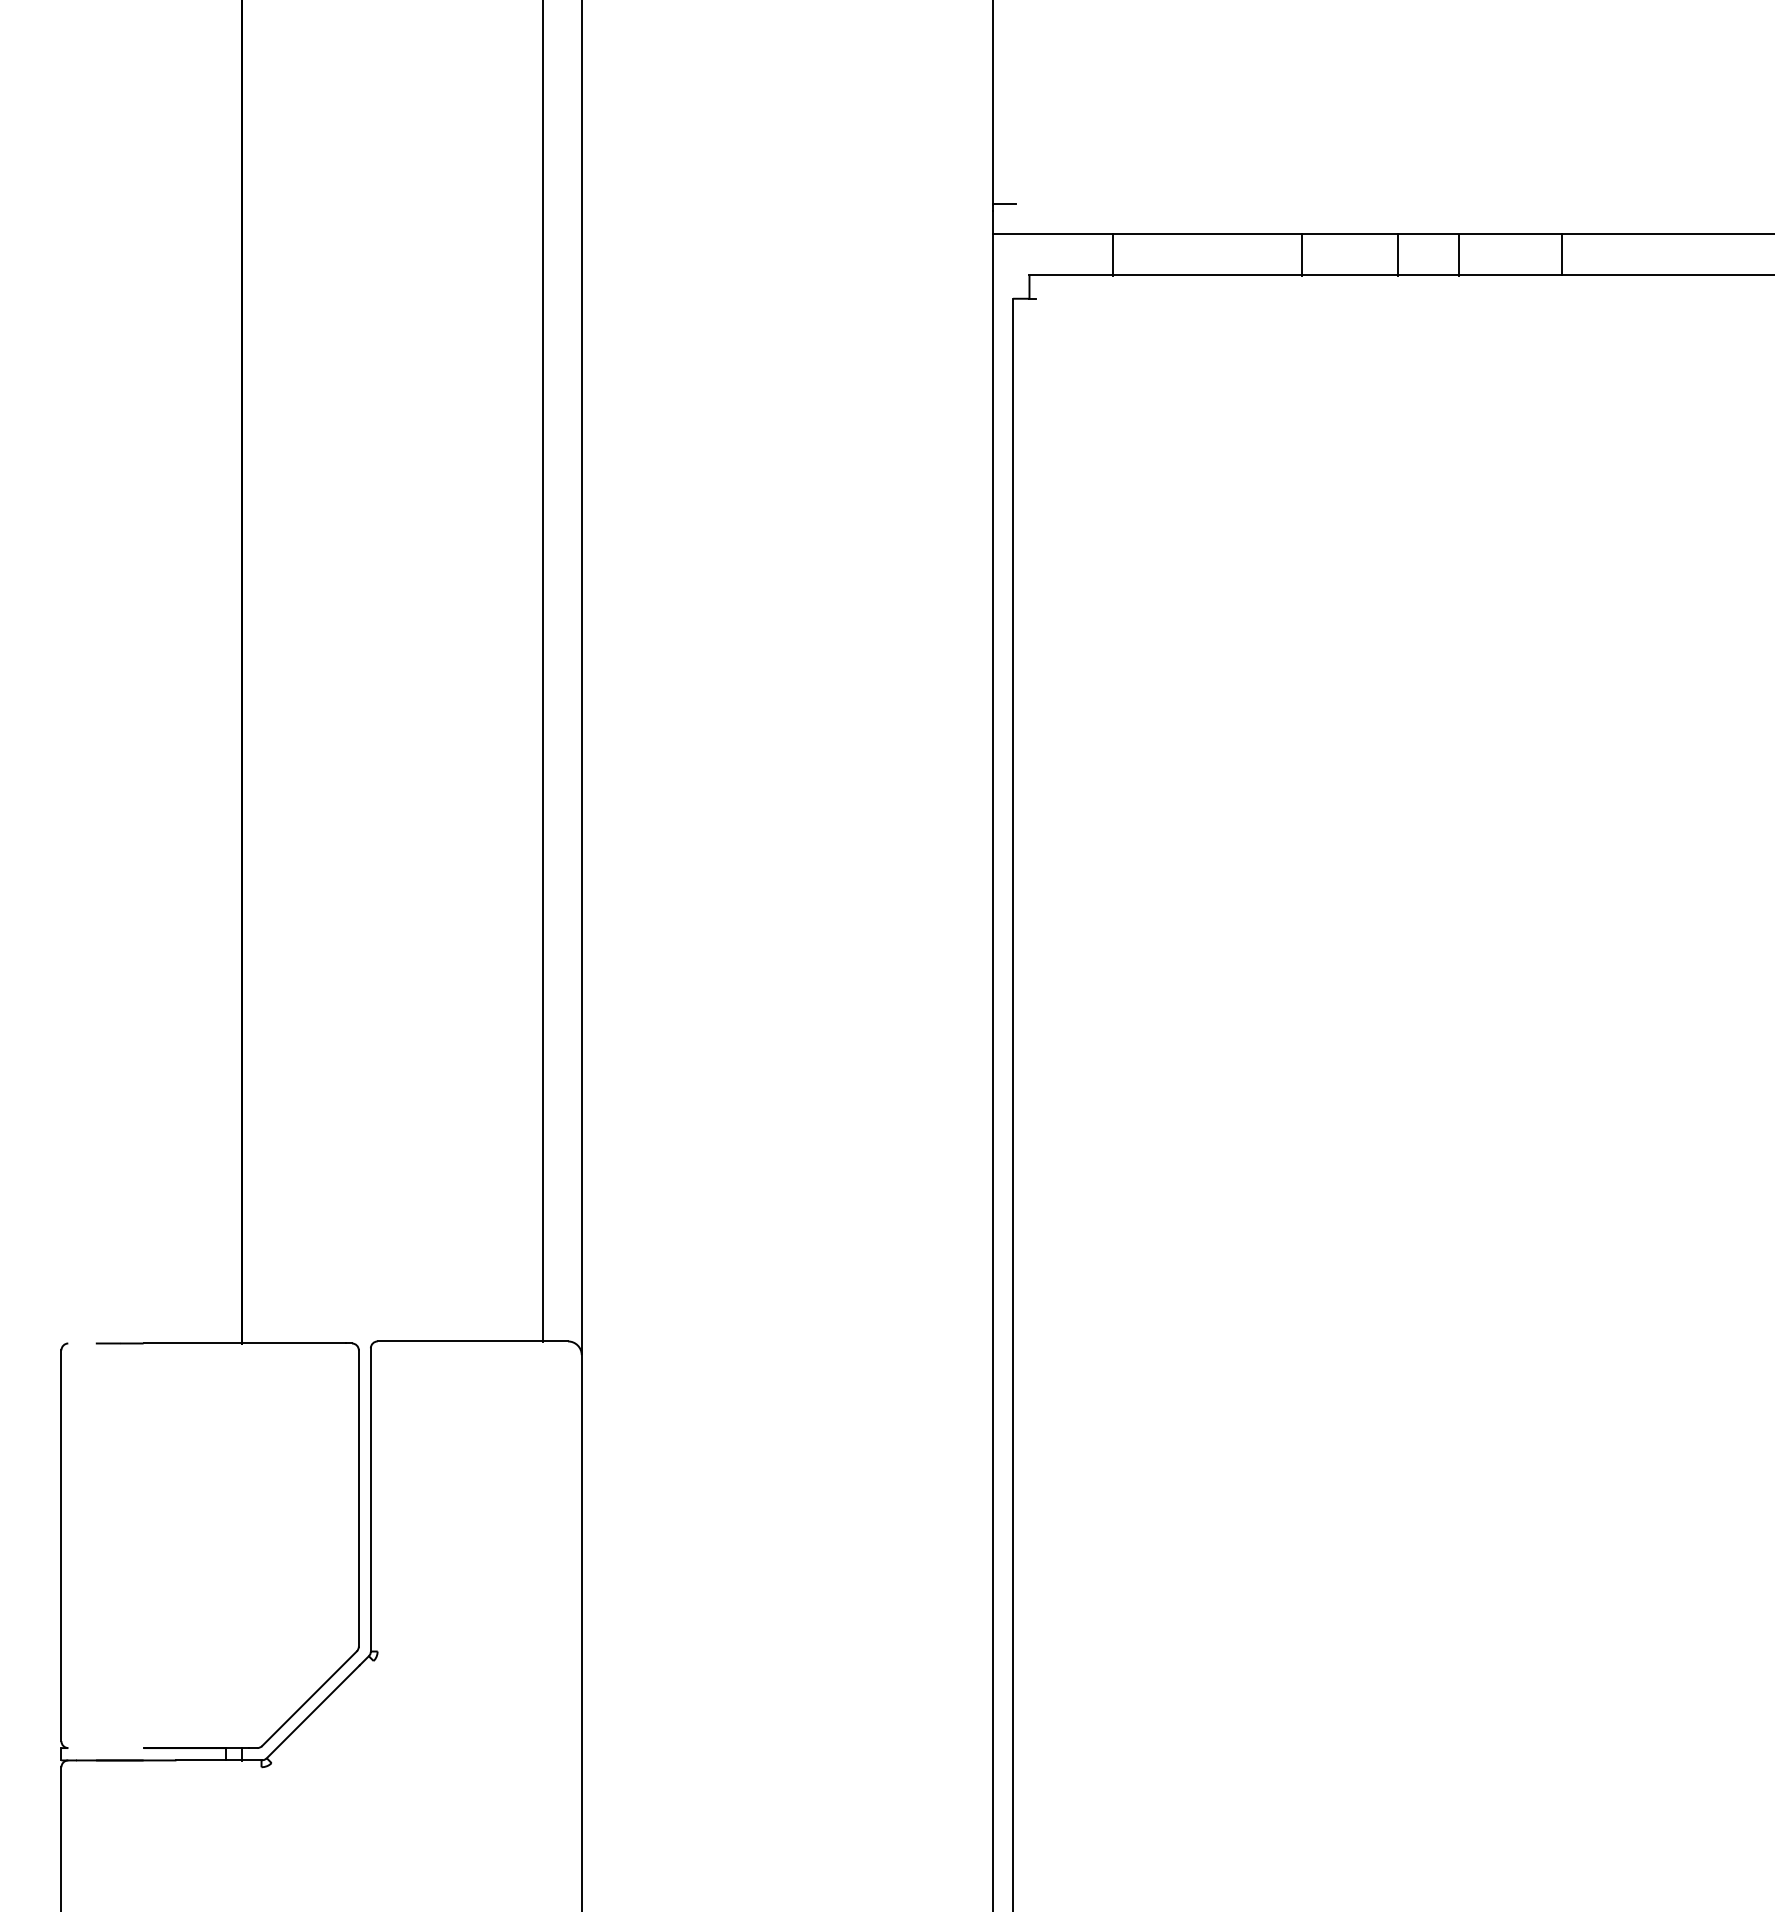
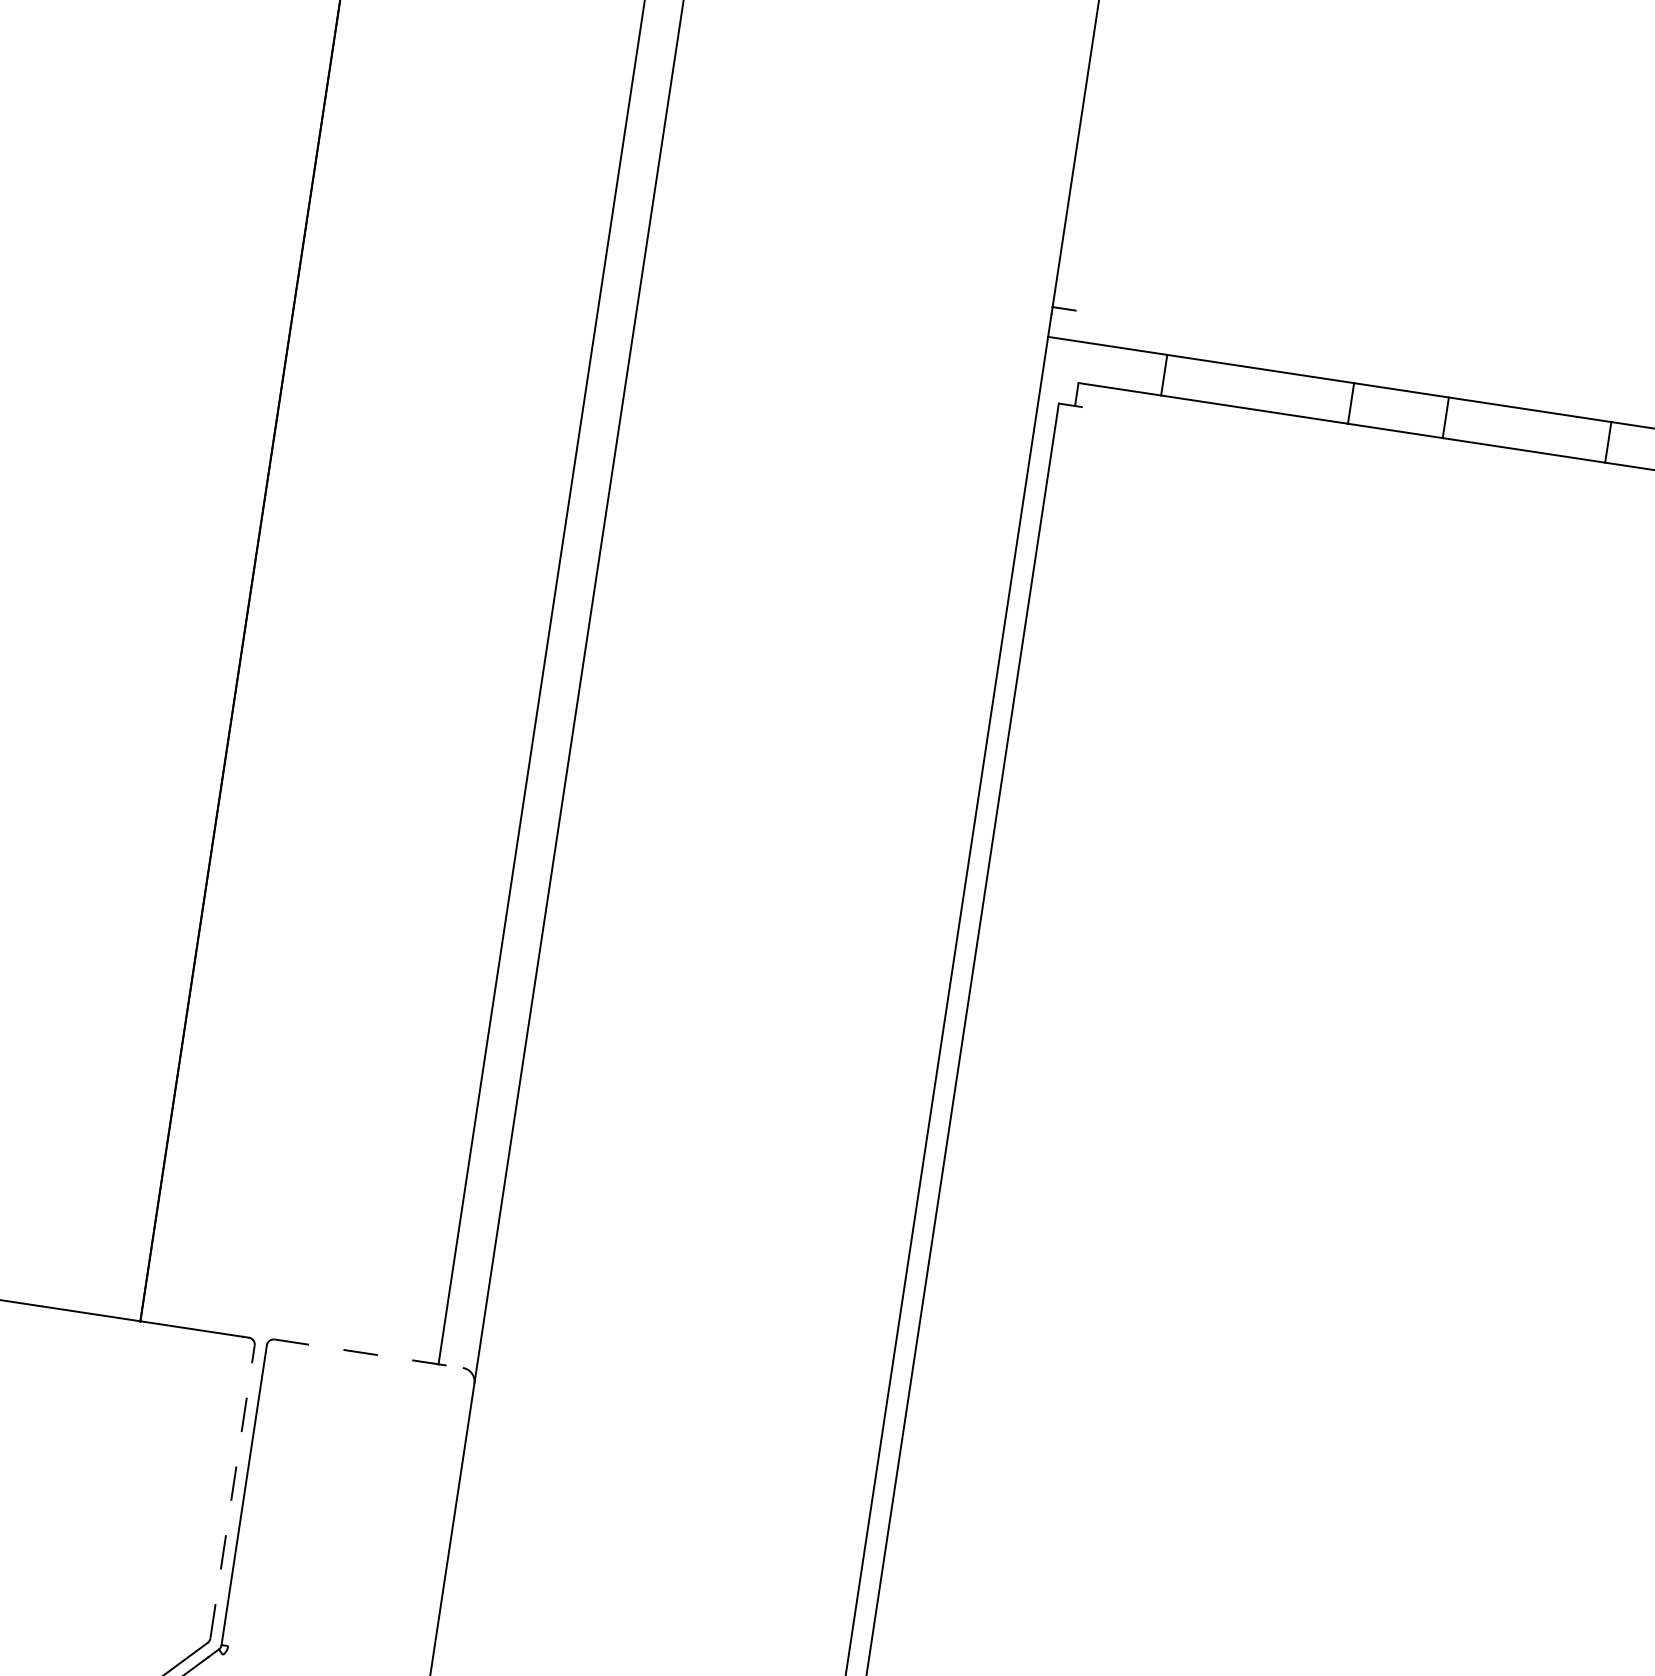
line: (1459, 254) -> (1506, 426), removed
line: (473, 1341) -> (369, 1353), solid -> dashed
line: (358, 1497) -> (232, 1490), solid -> dashed

